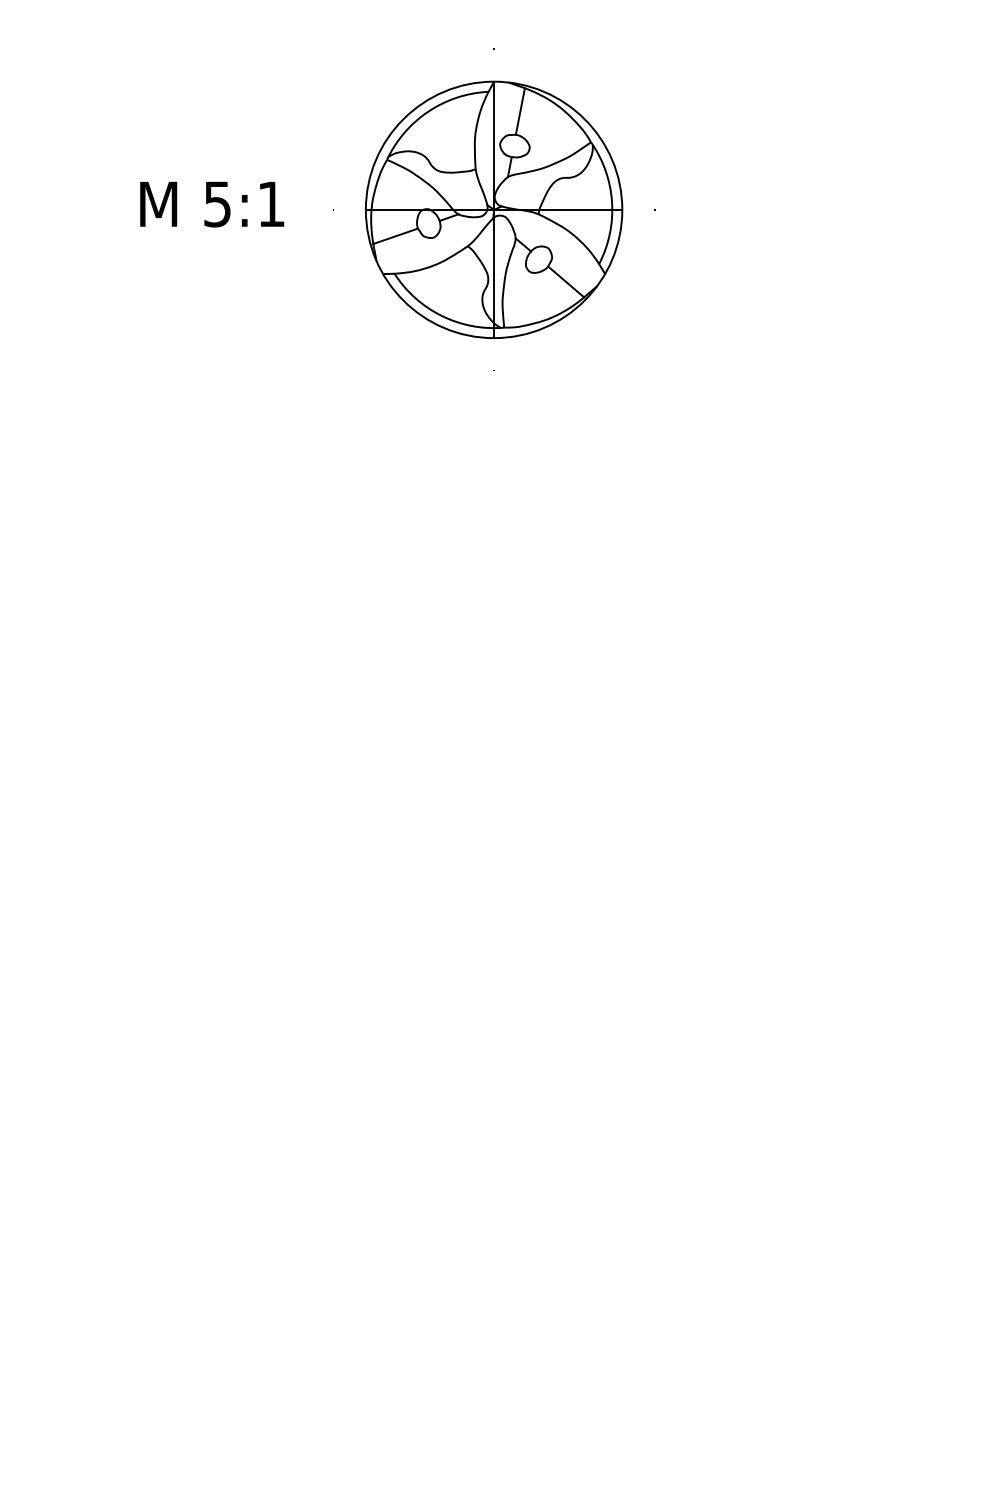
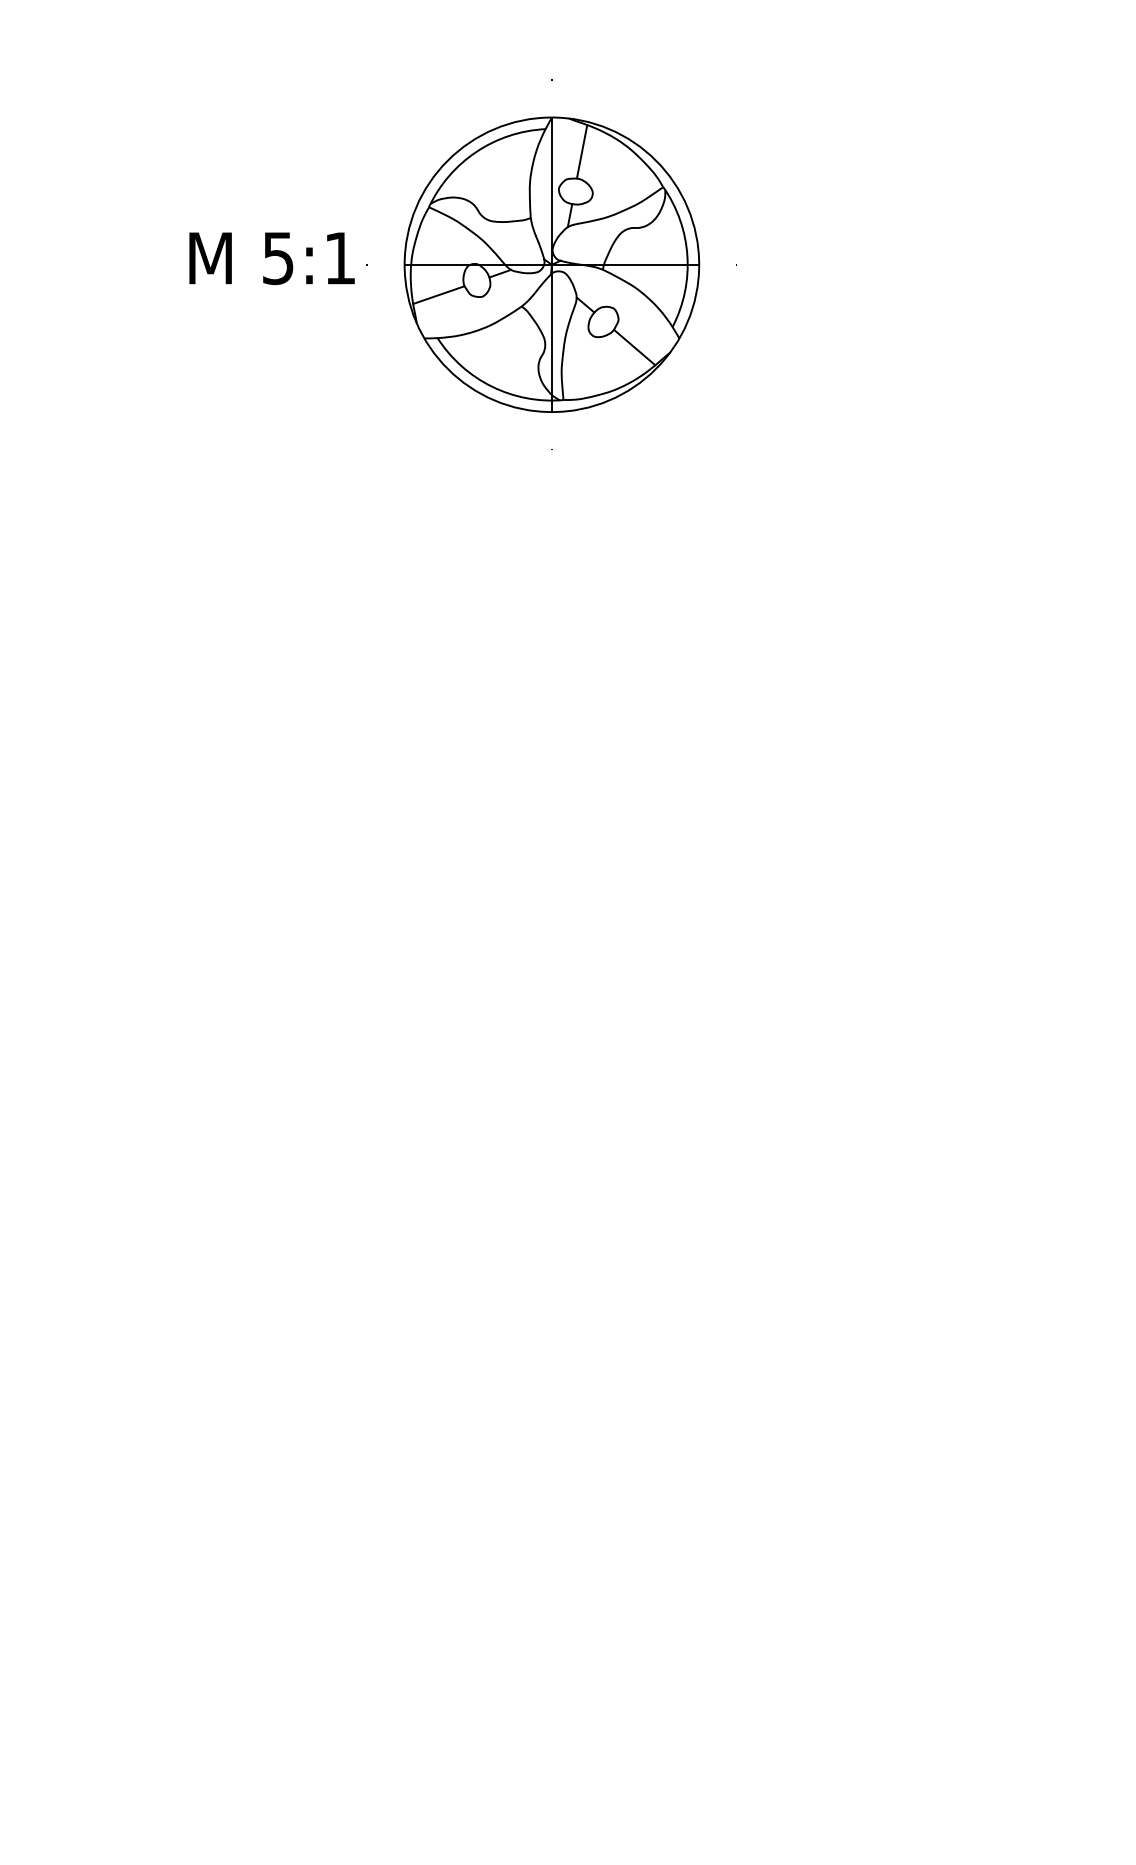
text: (211, 204) -> (271, 258), moved

